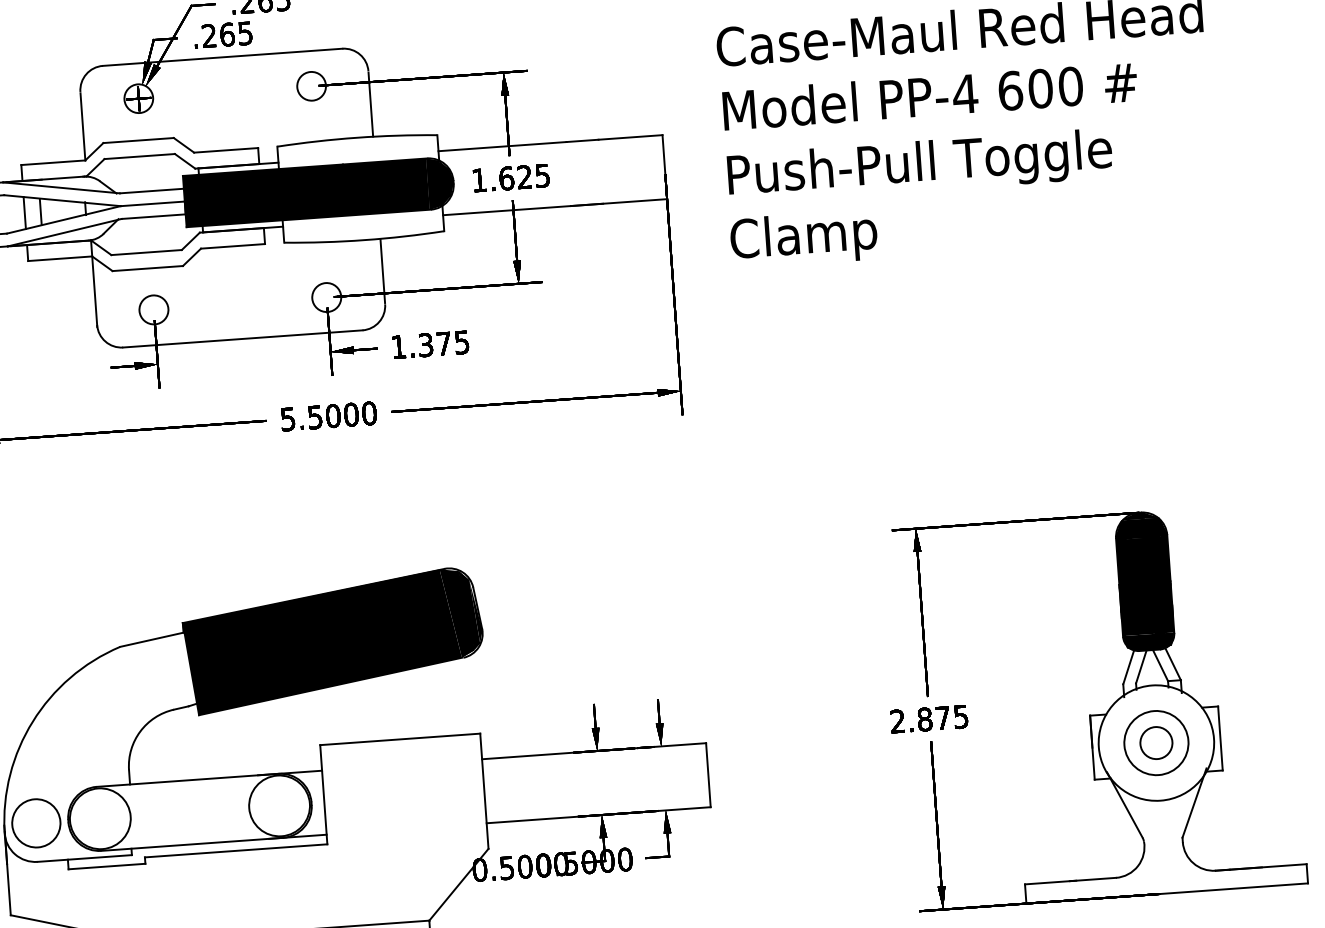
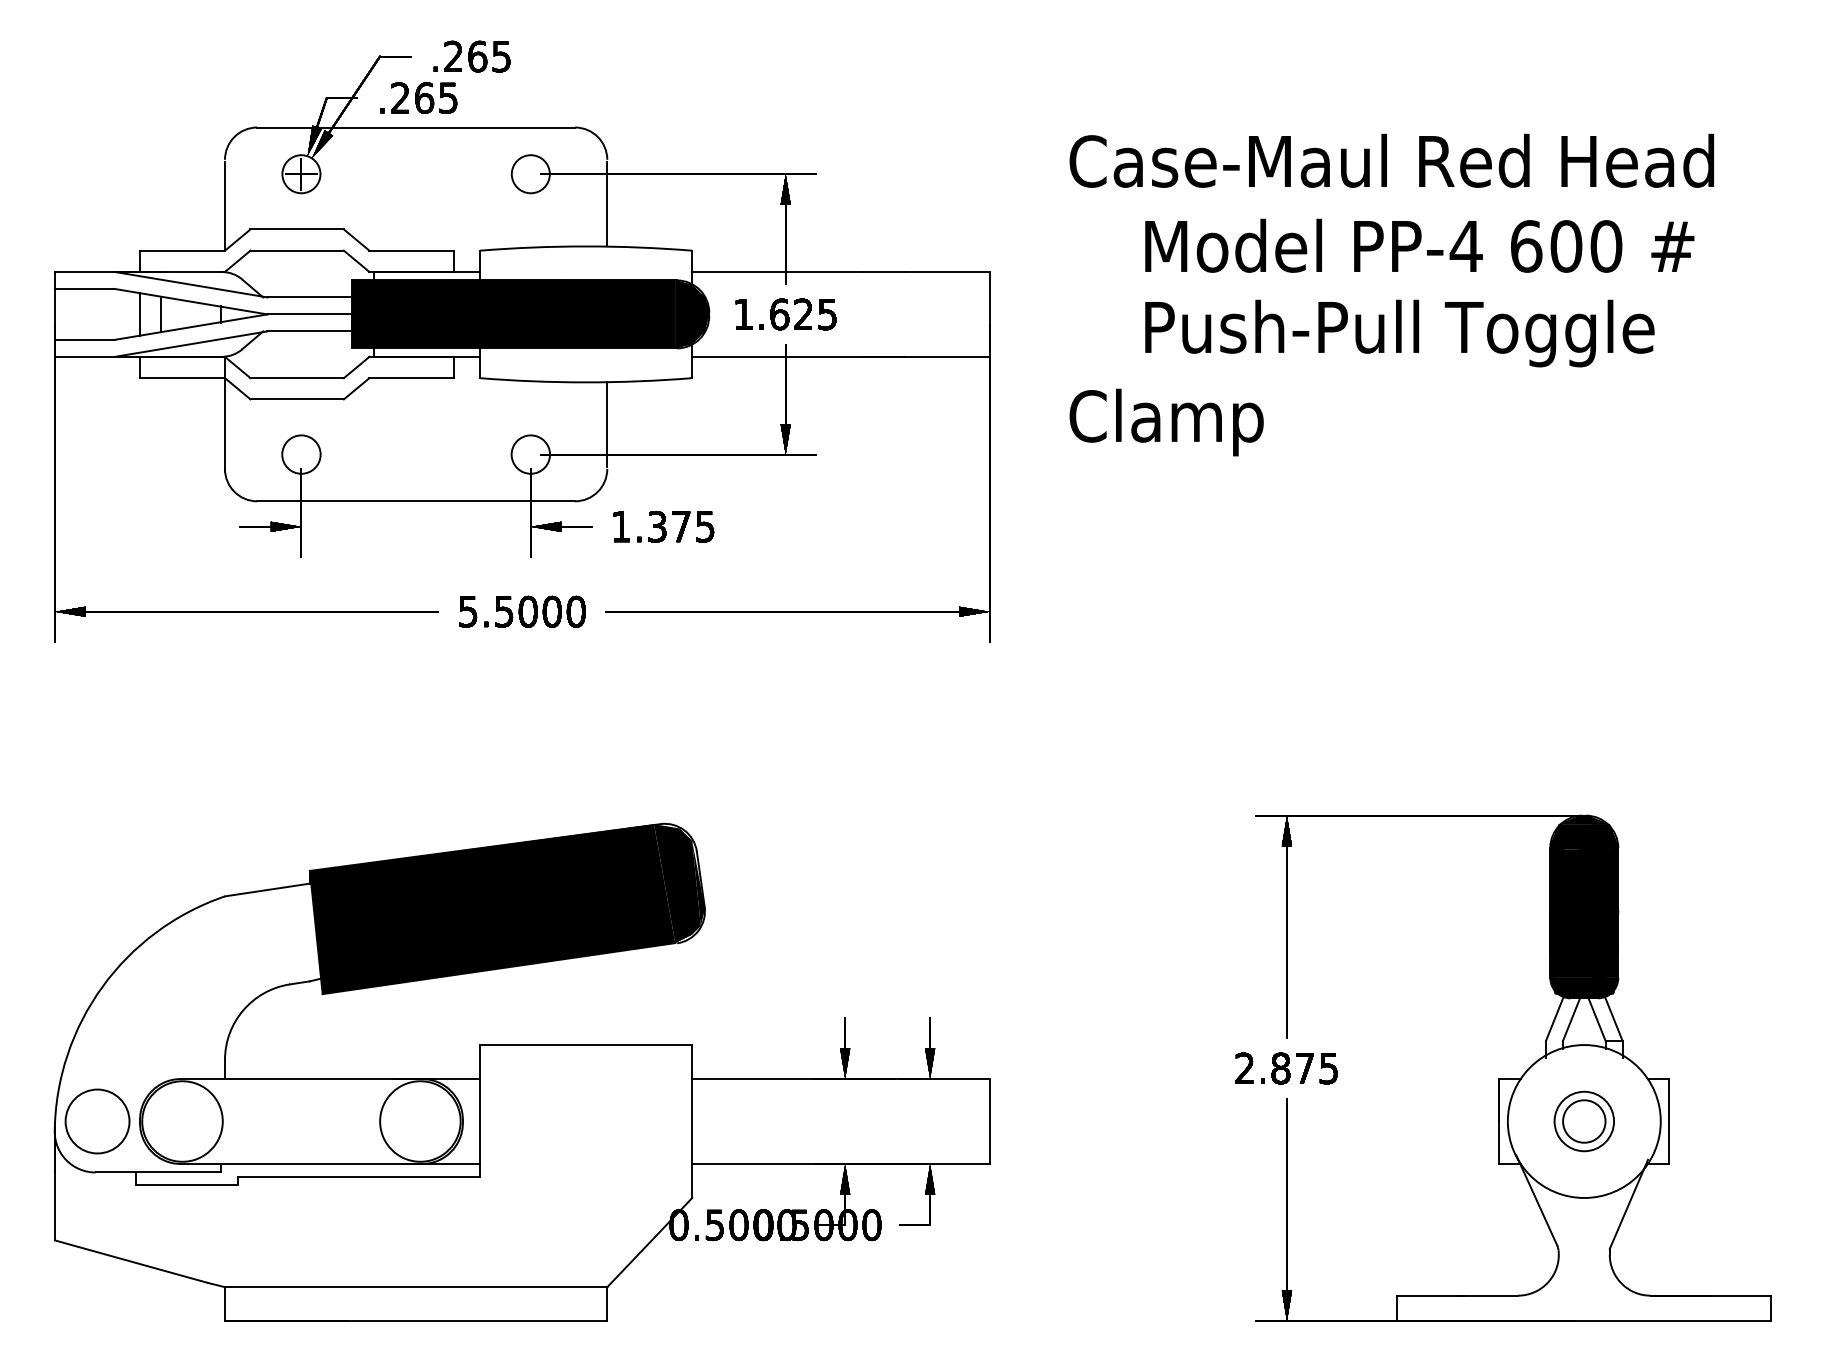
text: (929, 95) -> (1419, 245), moved
text: (919, 166) -> (1399, 333), moved
circle: (1155, 743) -> (1583, 1121), size x0.7

